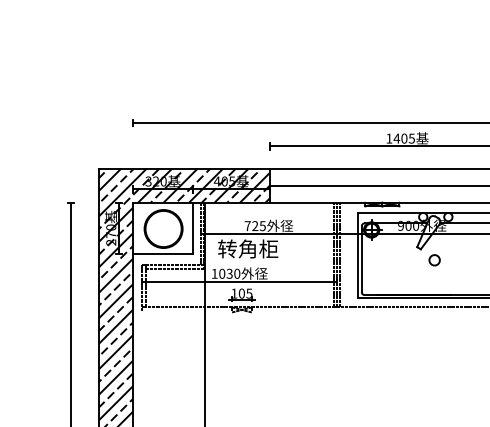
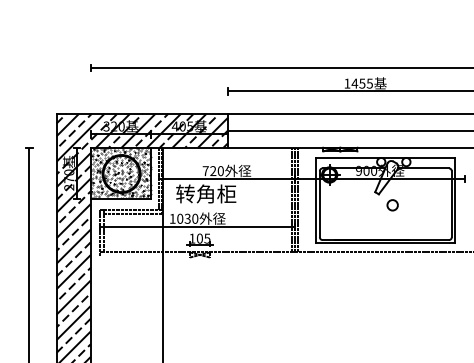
text: (404, 138) -> (362, 83), 1405 -> 1455
text: (262, 226) -> (220, 171), 725 -> 720
hatch: (162, 227) -> (120, 172), added

